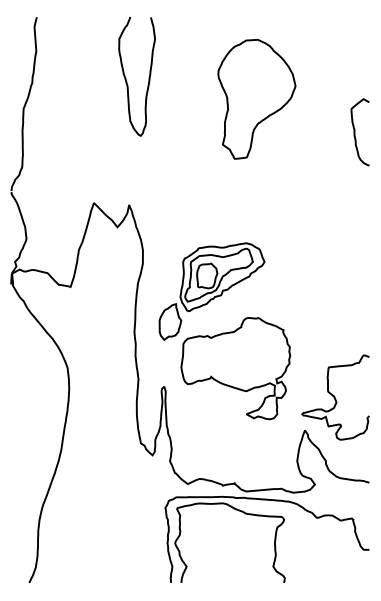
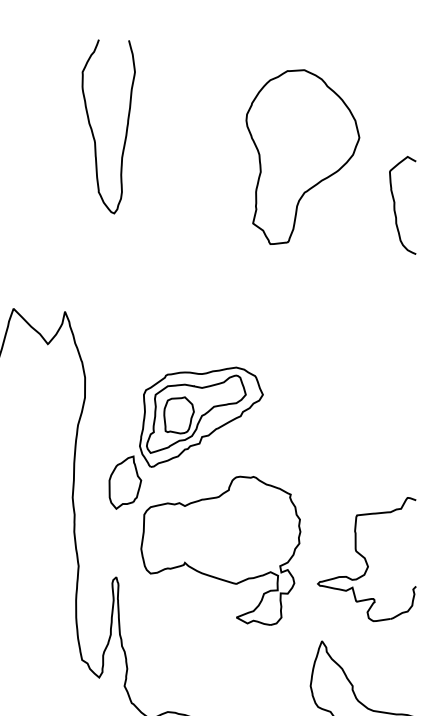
curve: (126, 78) -> (93, 129), moved
part: (256, 99) -> (302, 157), moved
part: (335, 397) -> (366, 559), moved

